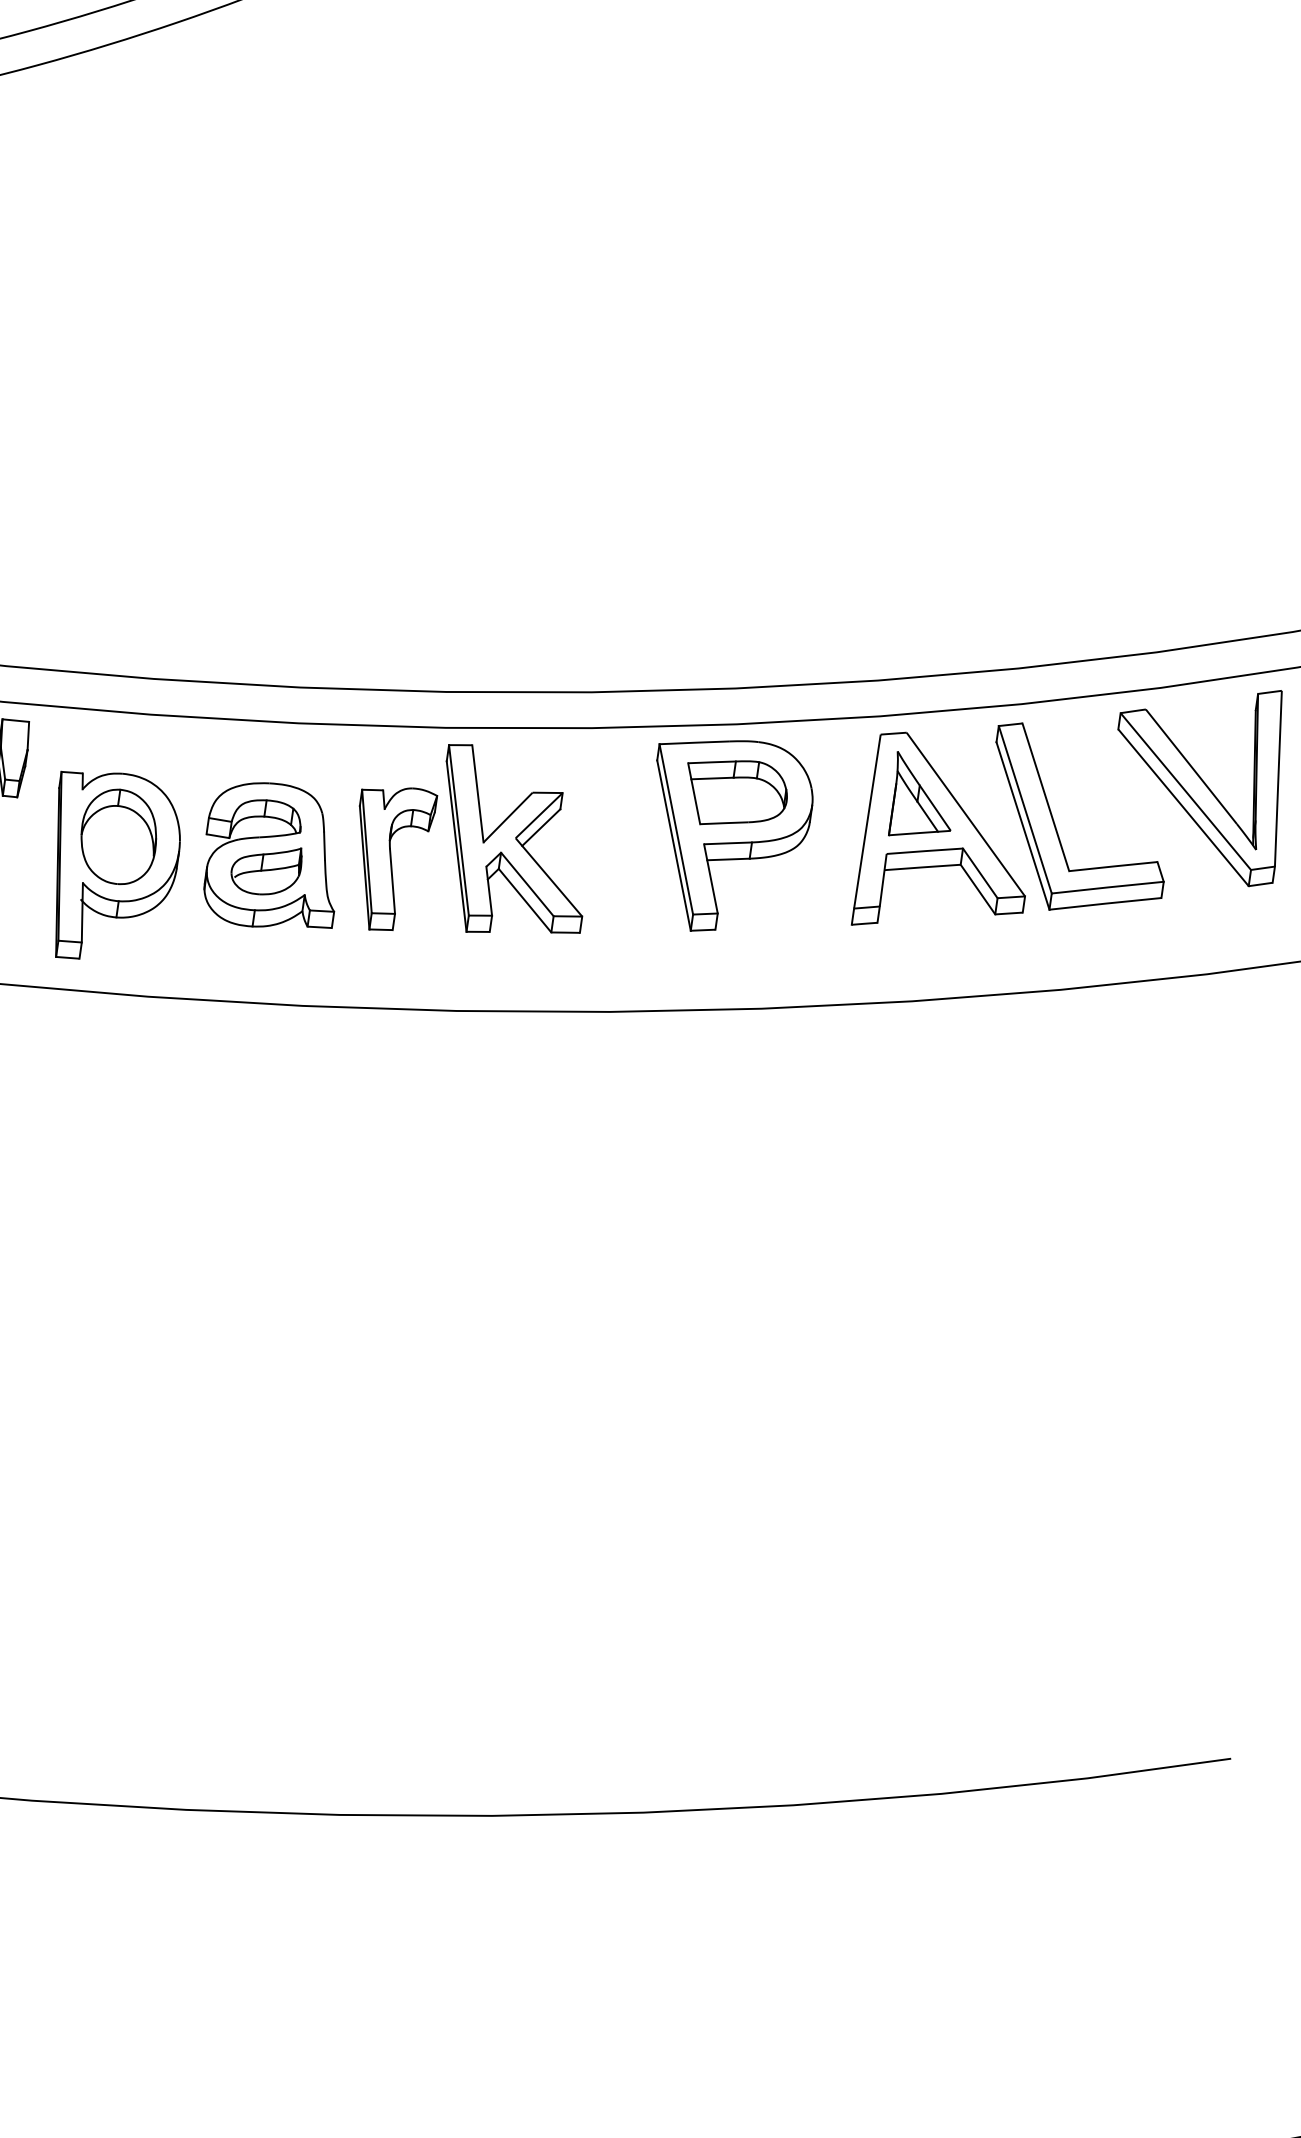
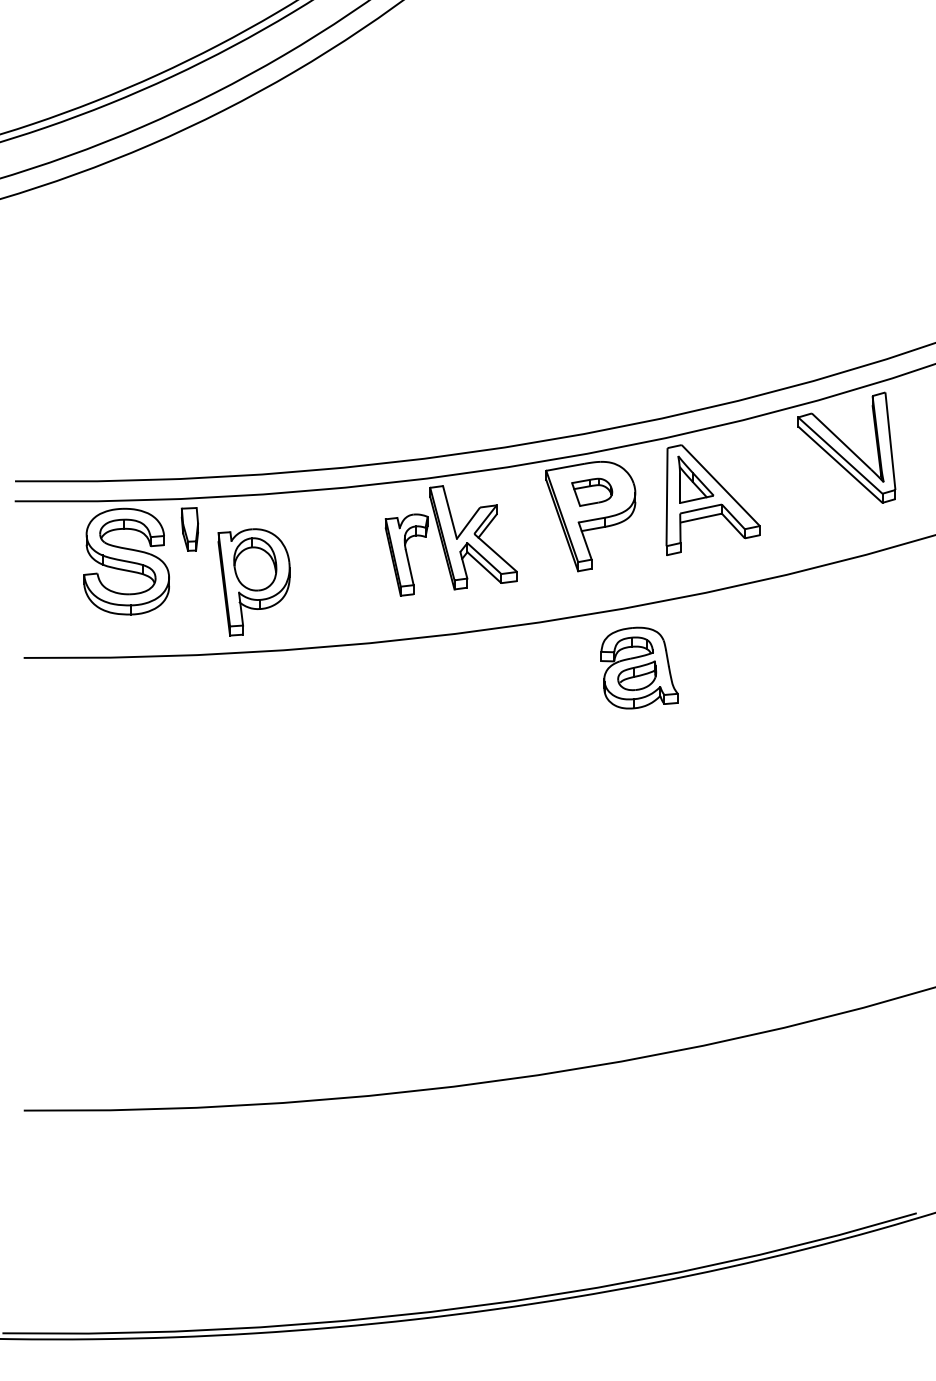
part: (734, 794) -> (591, 492), size x0.7
part: (1057, 827) -> (772, 485), removed
part: (272, 855) -> (639, 667), moved

